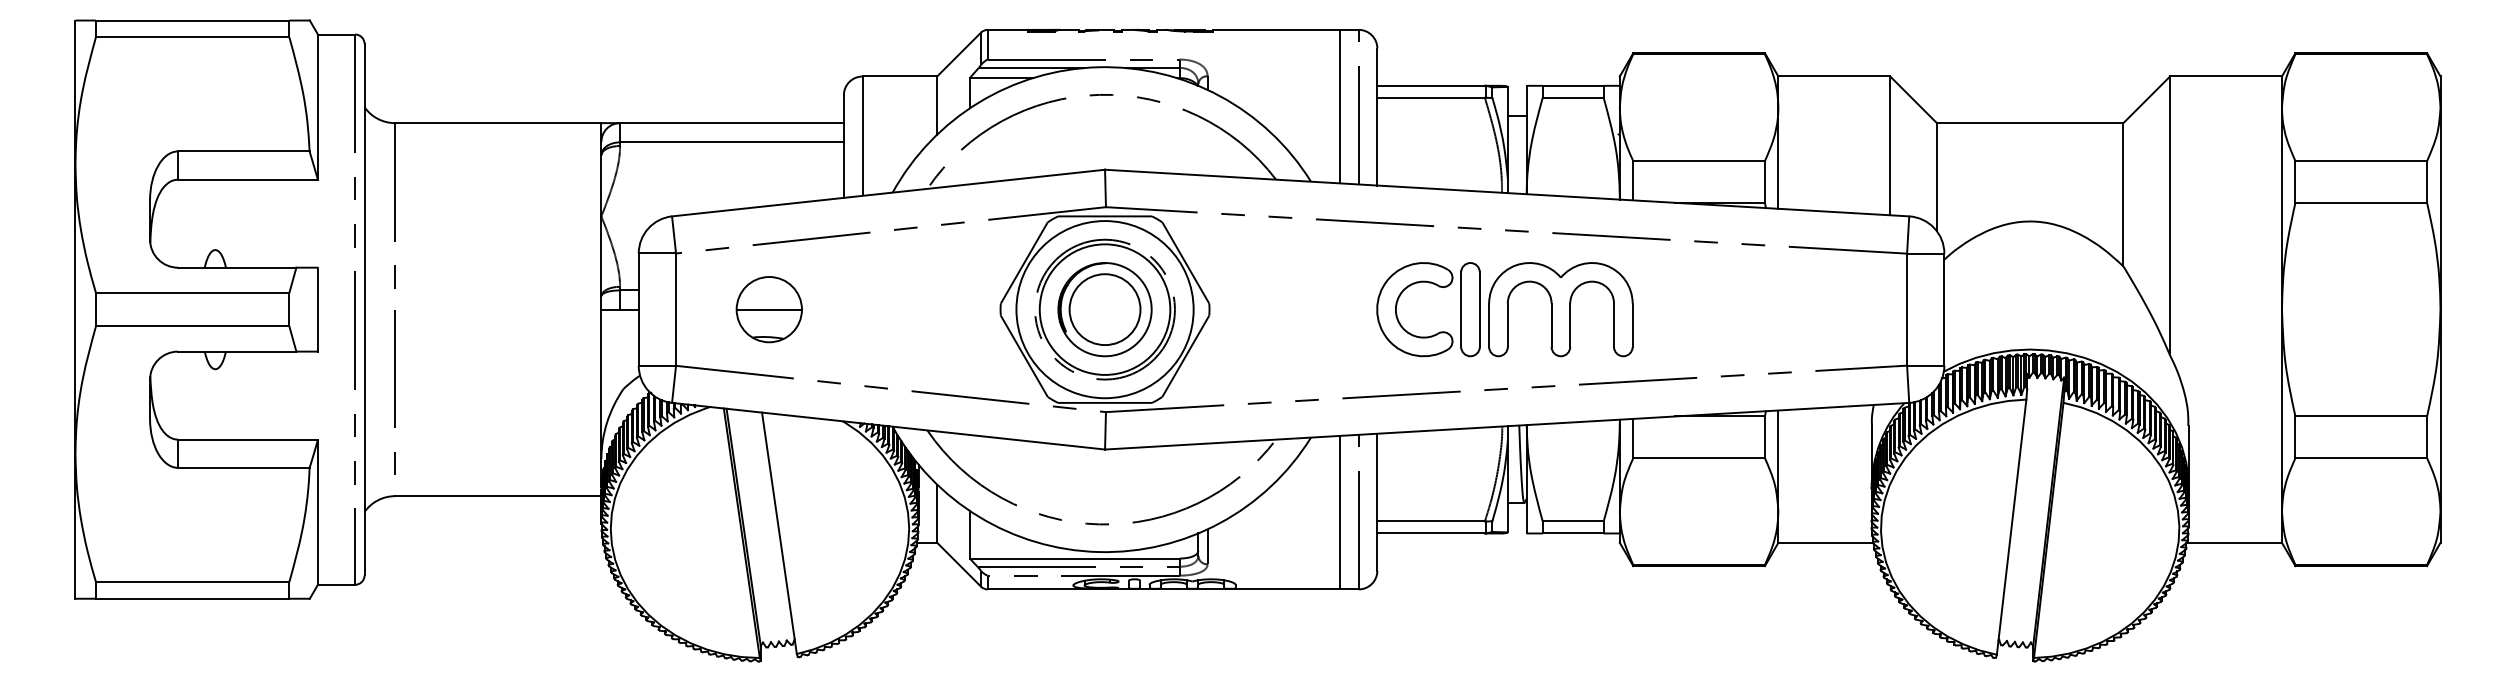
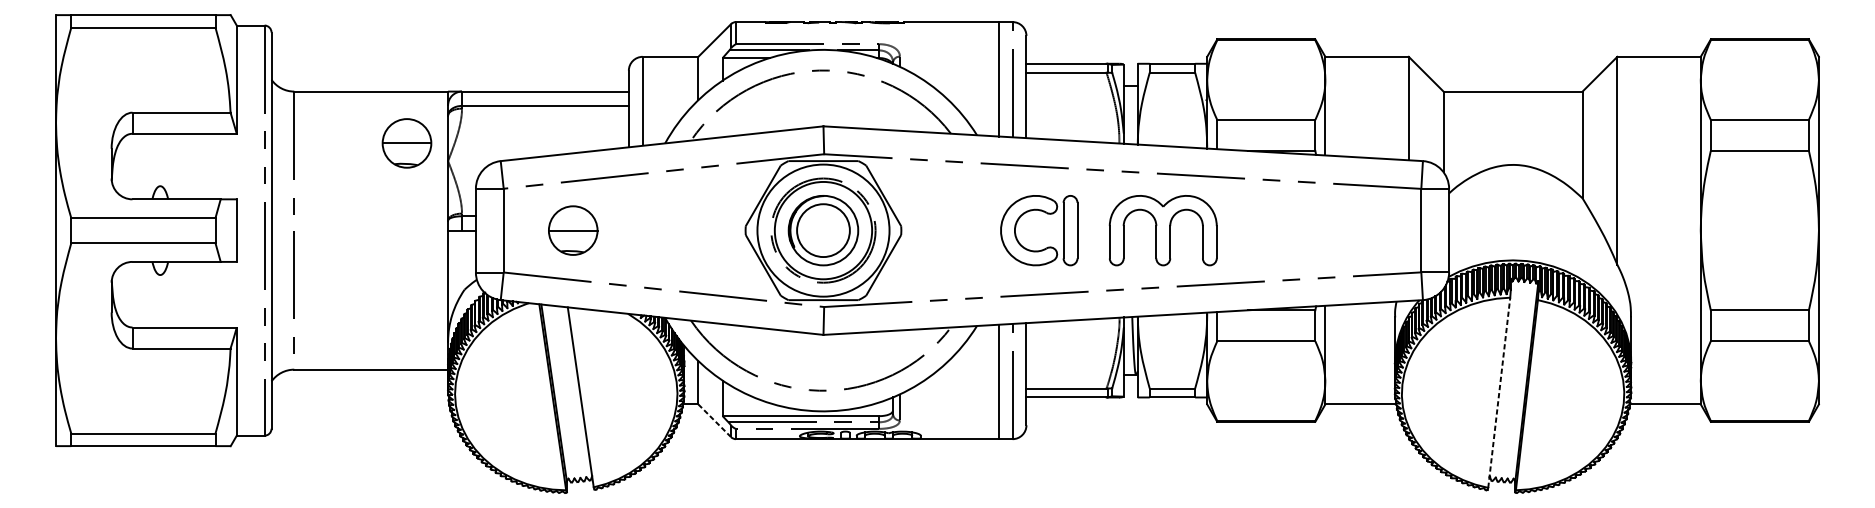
part: (545, 192) -> (406, 143), added
part: (1439, 287) -> (1047, 214), moved
line: (2011, 526) -> (1499, 392), solid -> dashed
line: (959, 565) -> (714, 421), solid -> dashed

